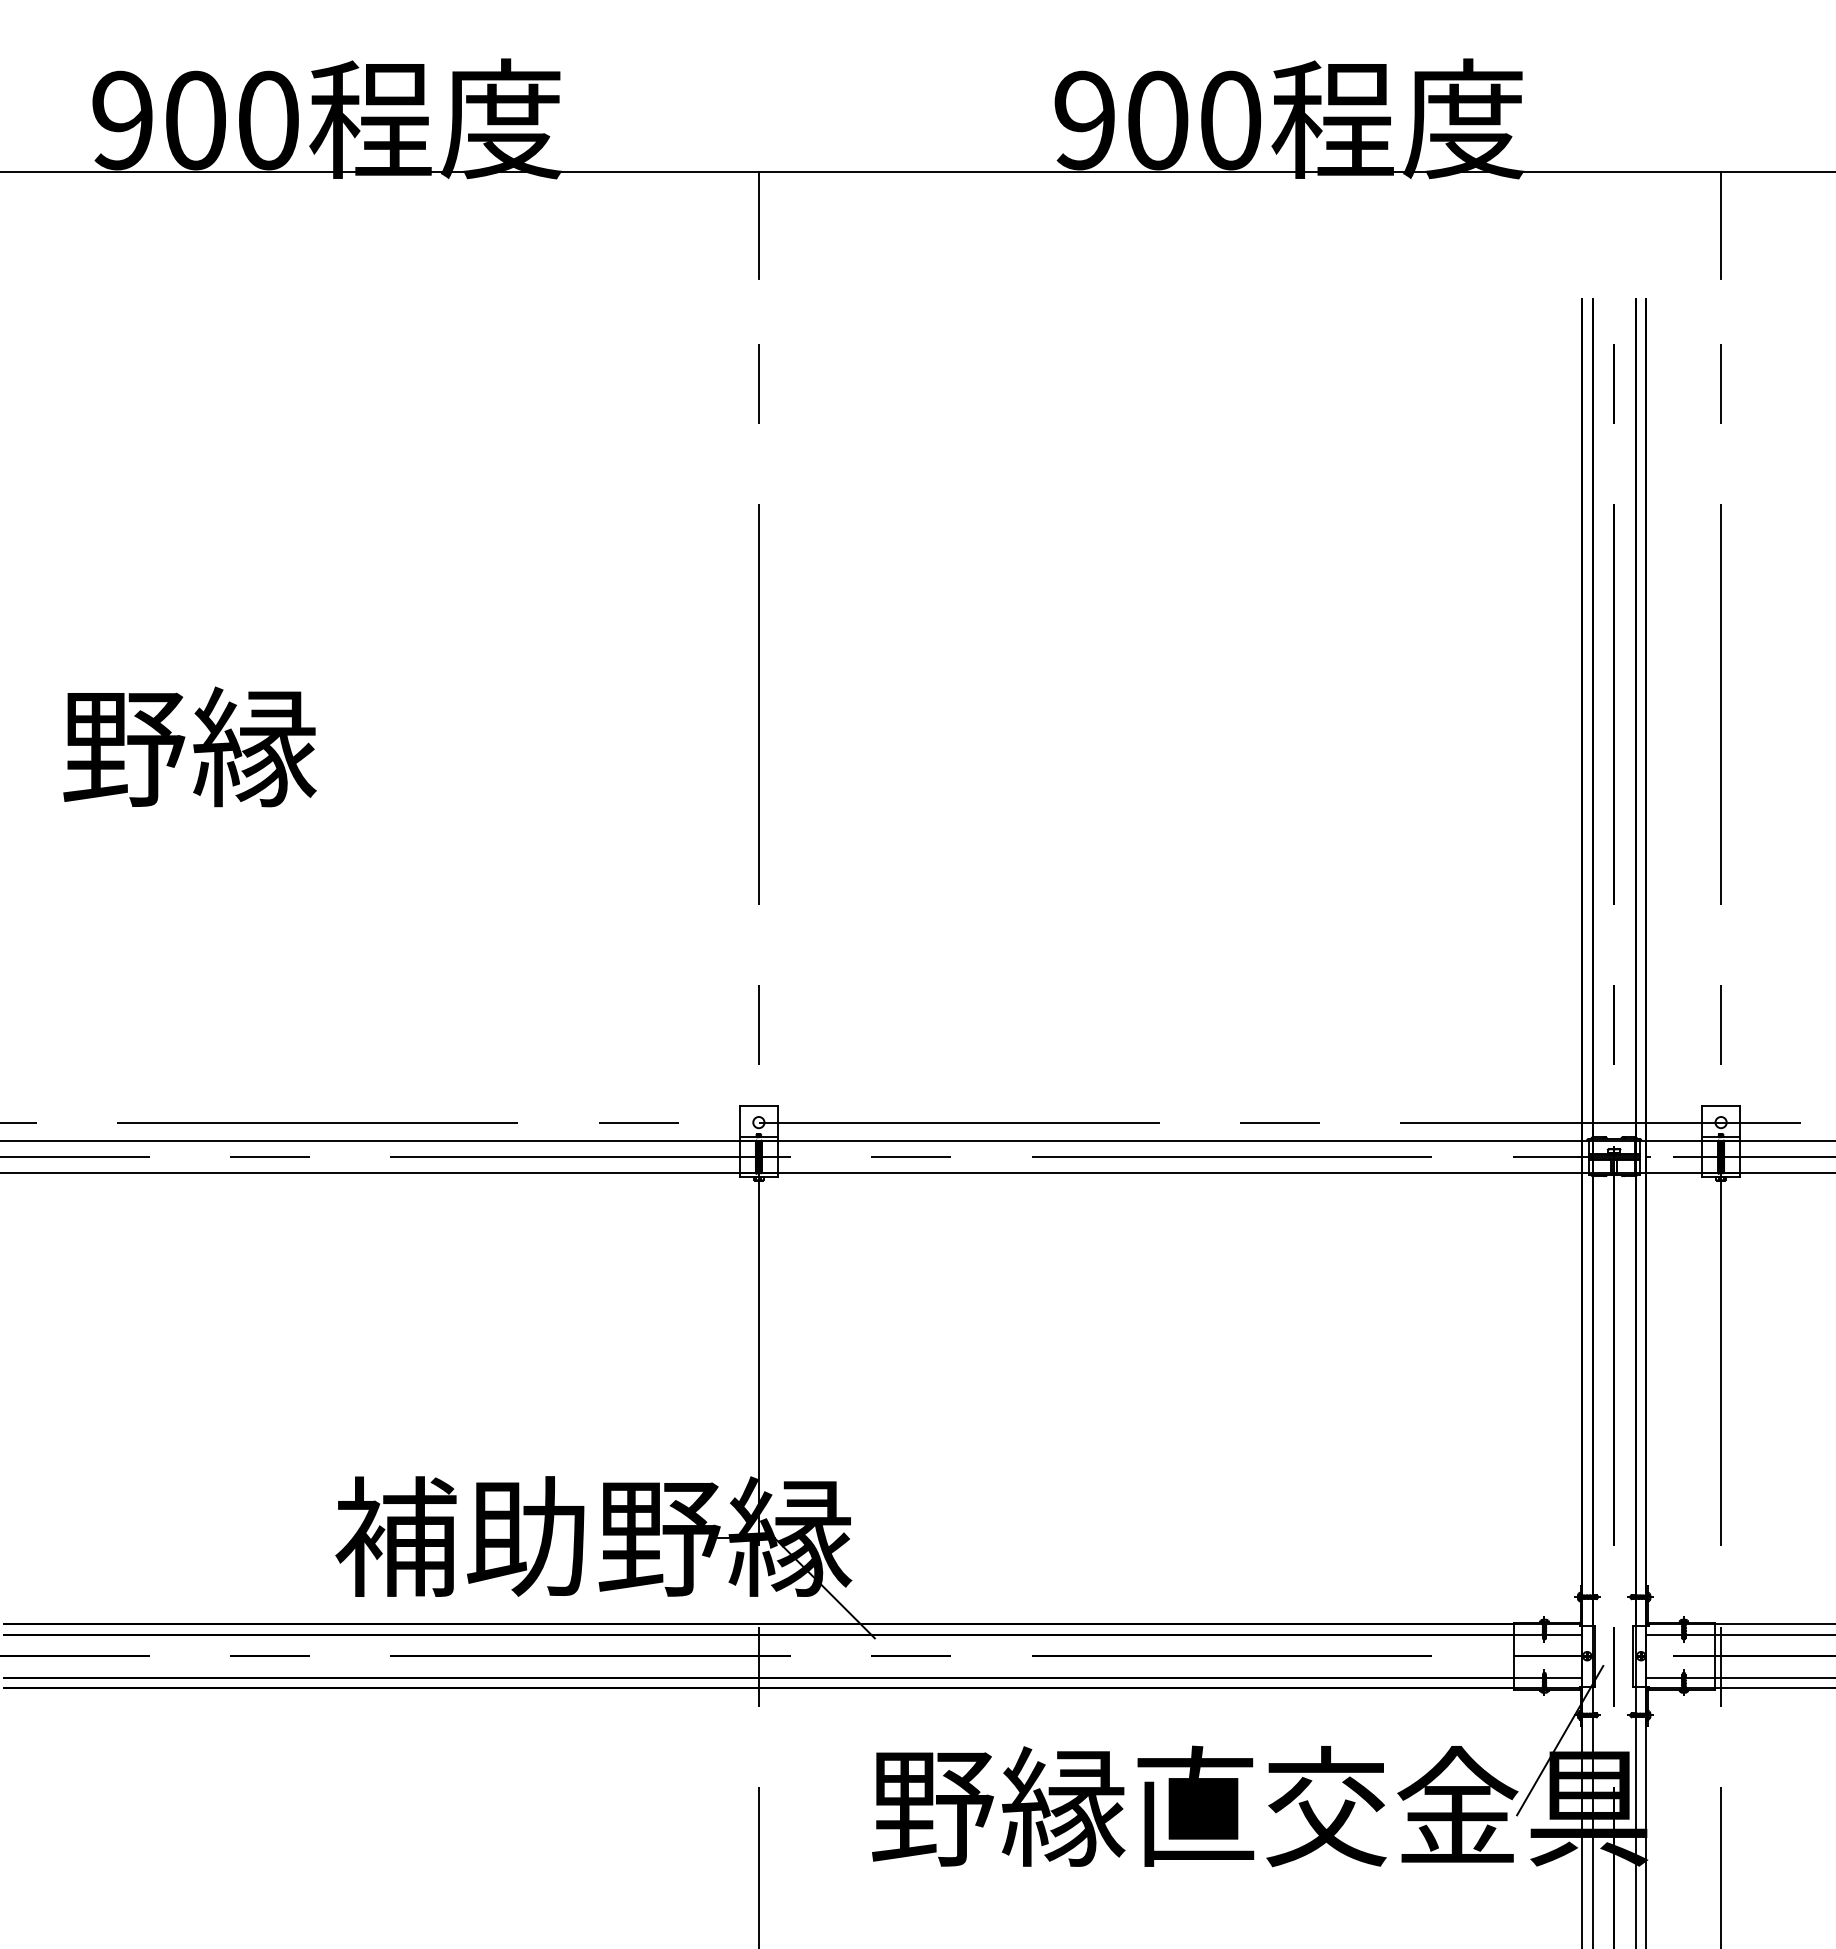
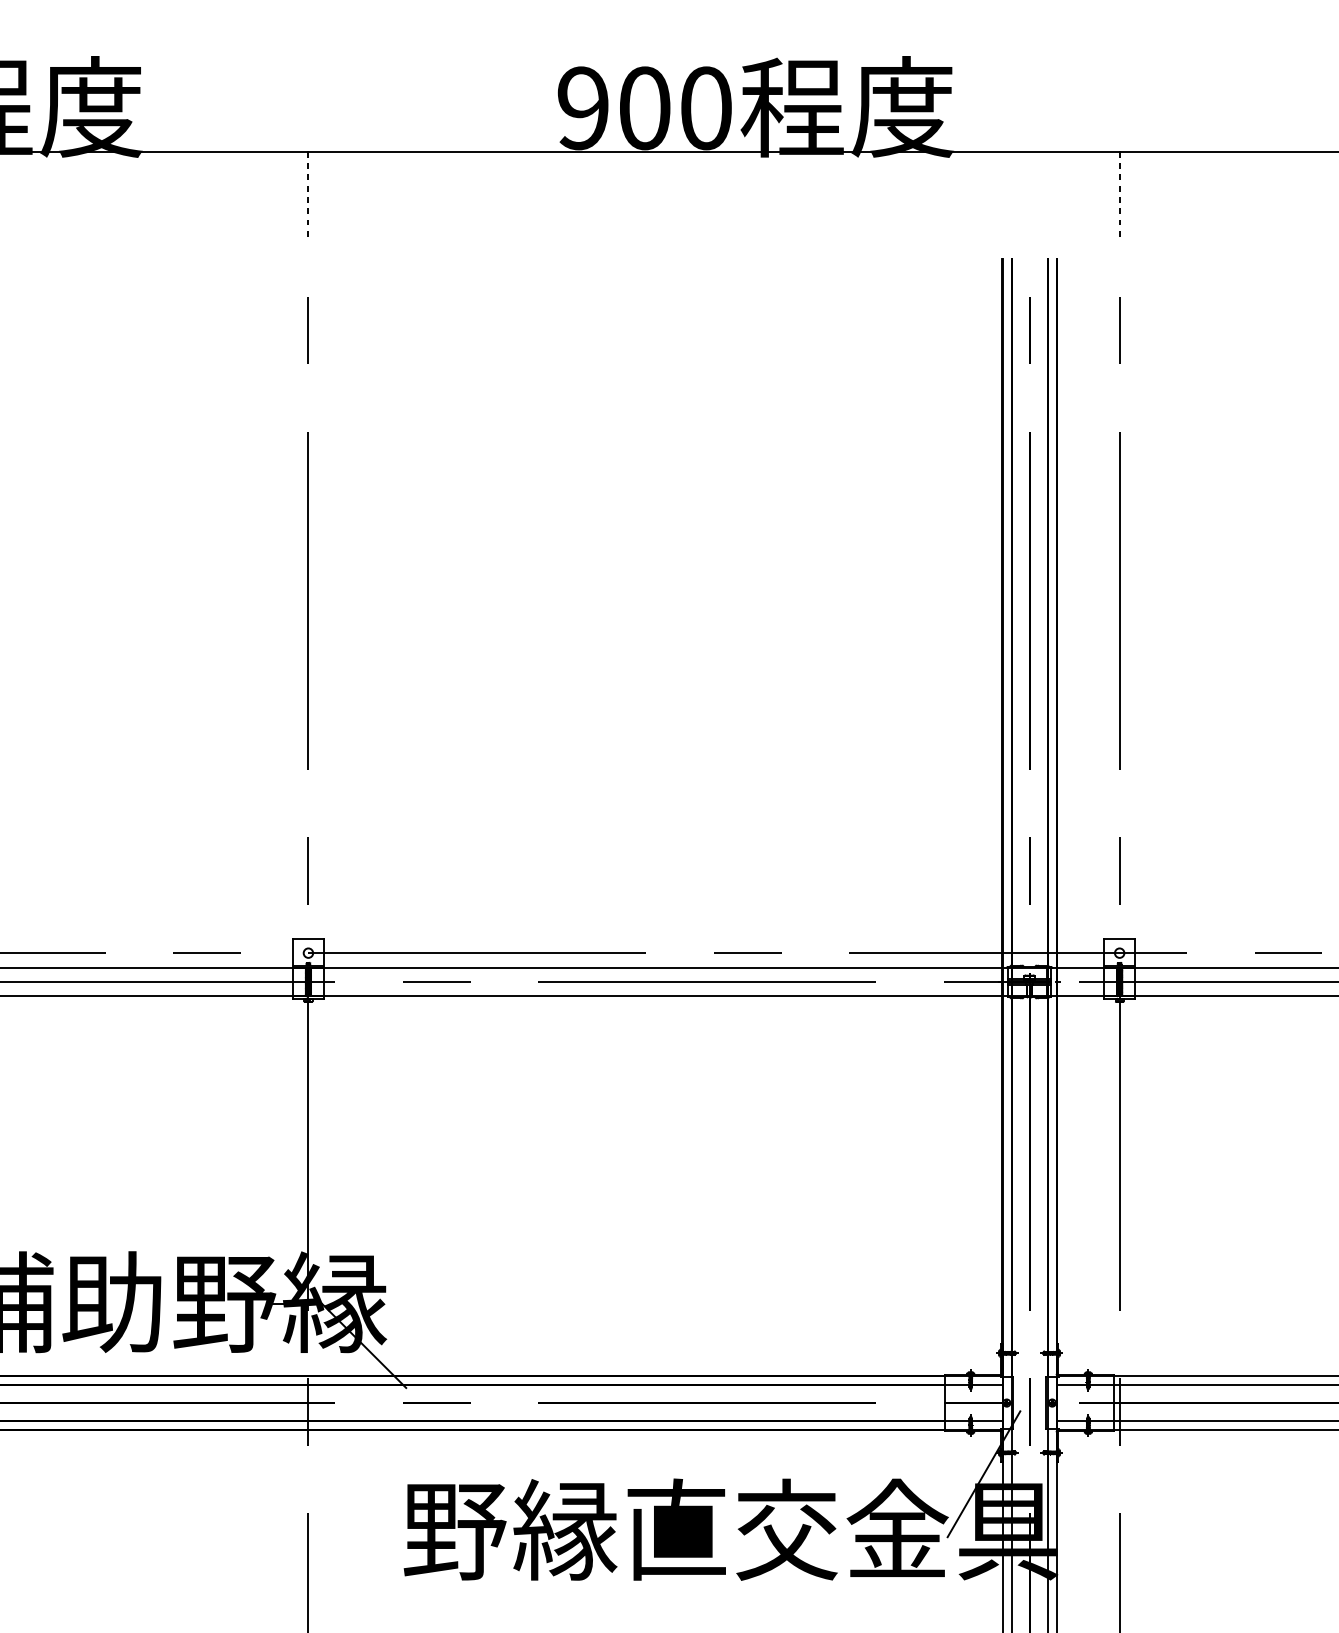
line: (758, 225) -> (308, 196), solid -> dashed
line: (1721, 225) -> (1120, 196), solid -> dashed

